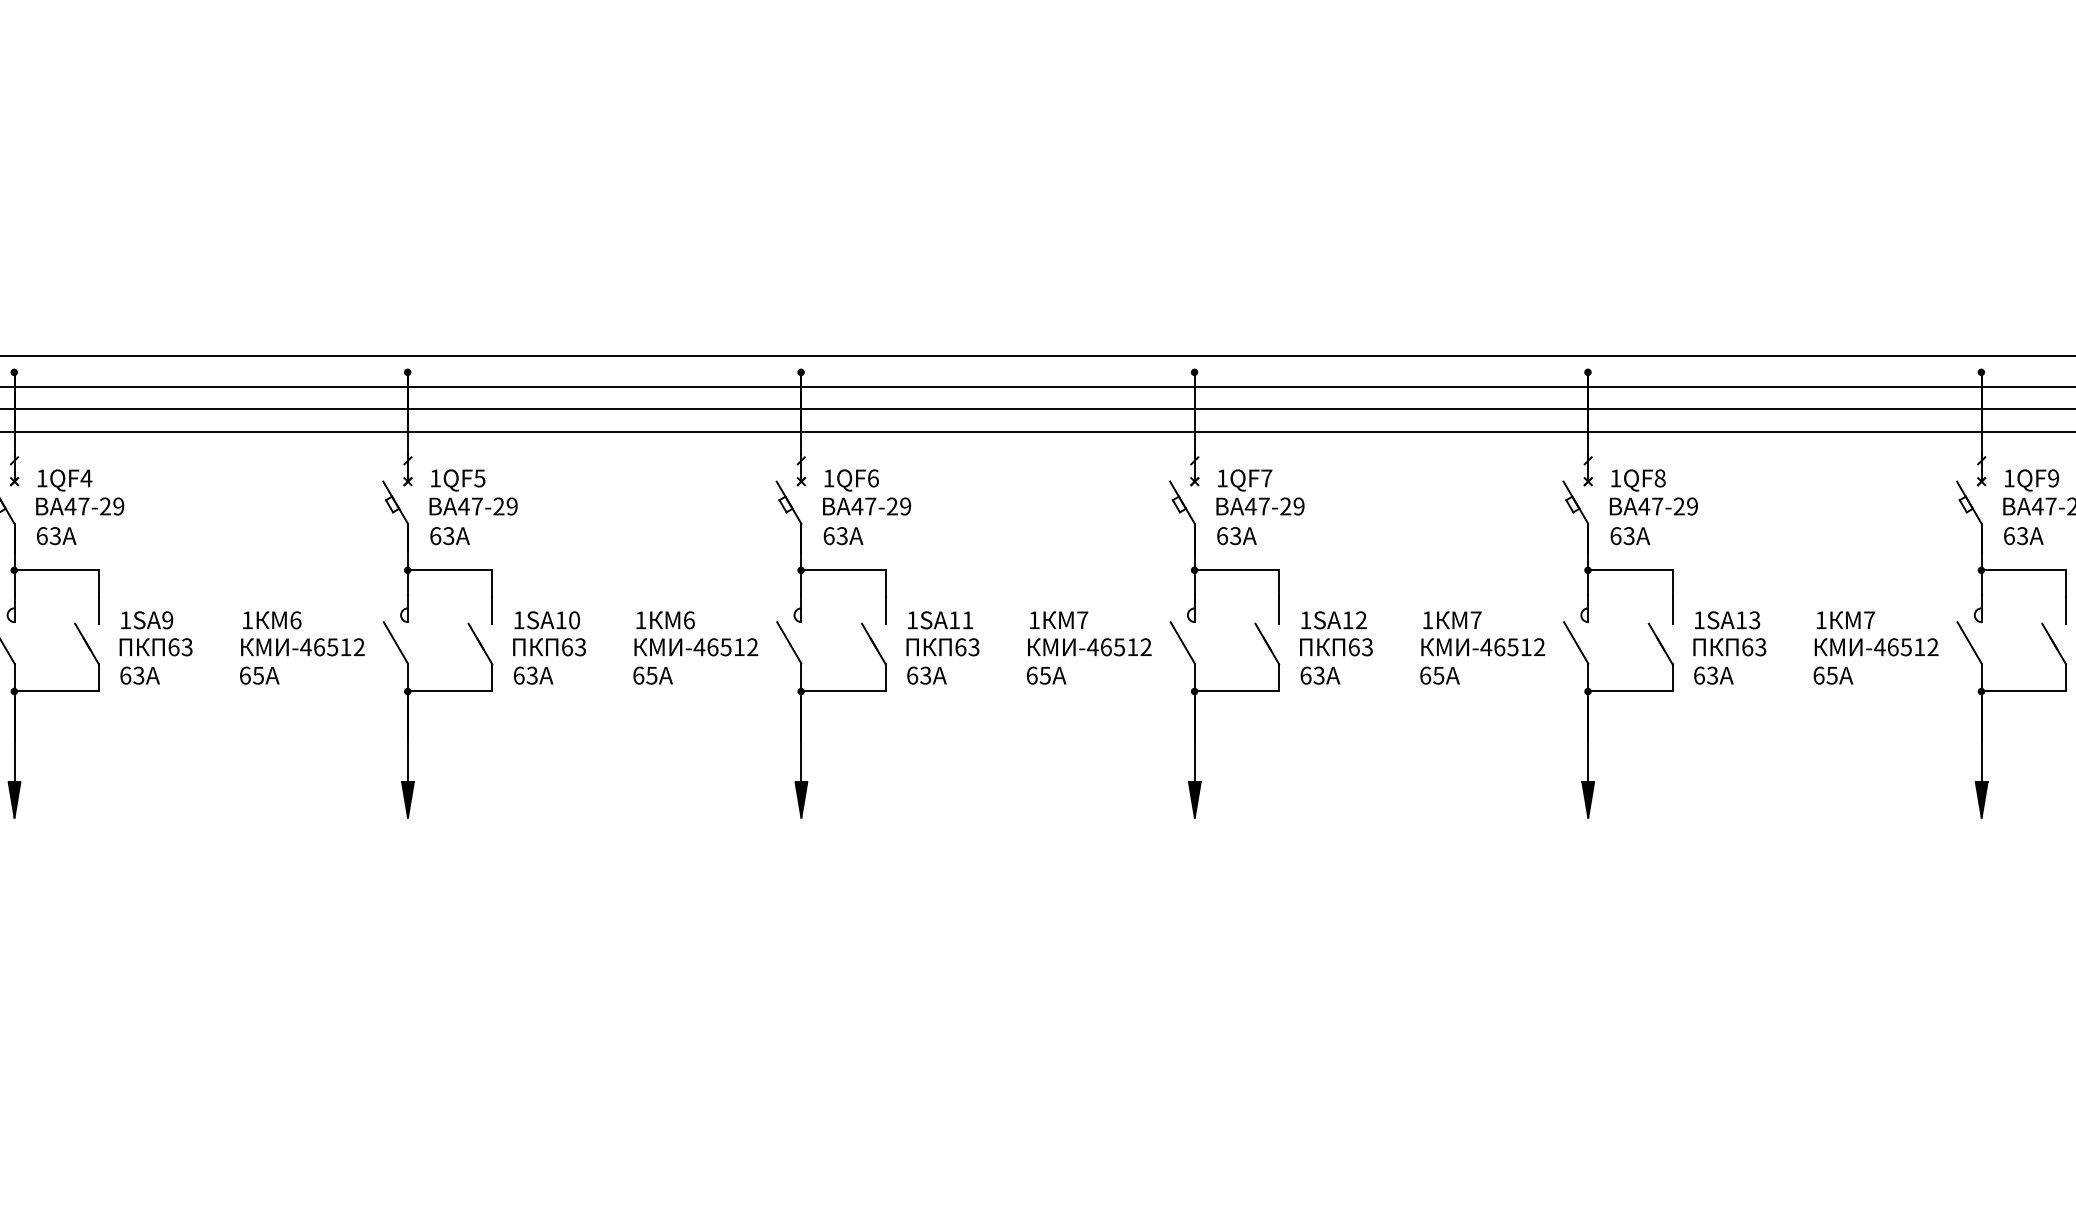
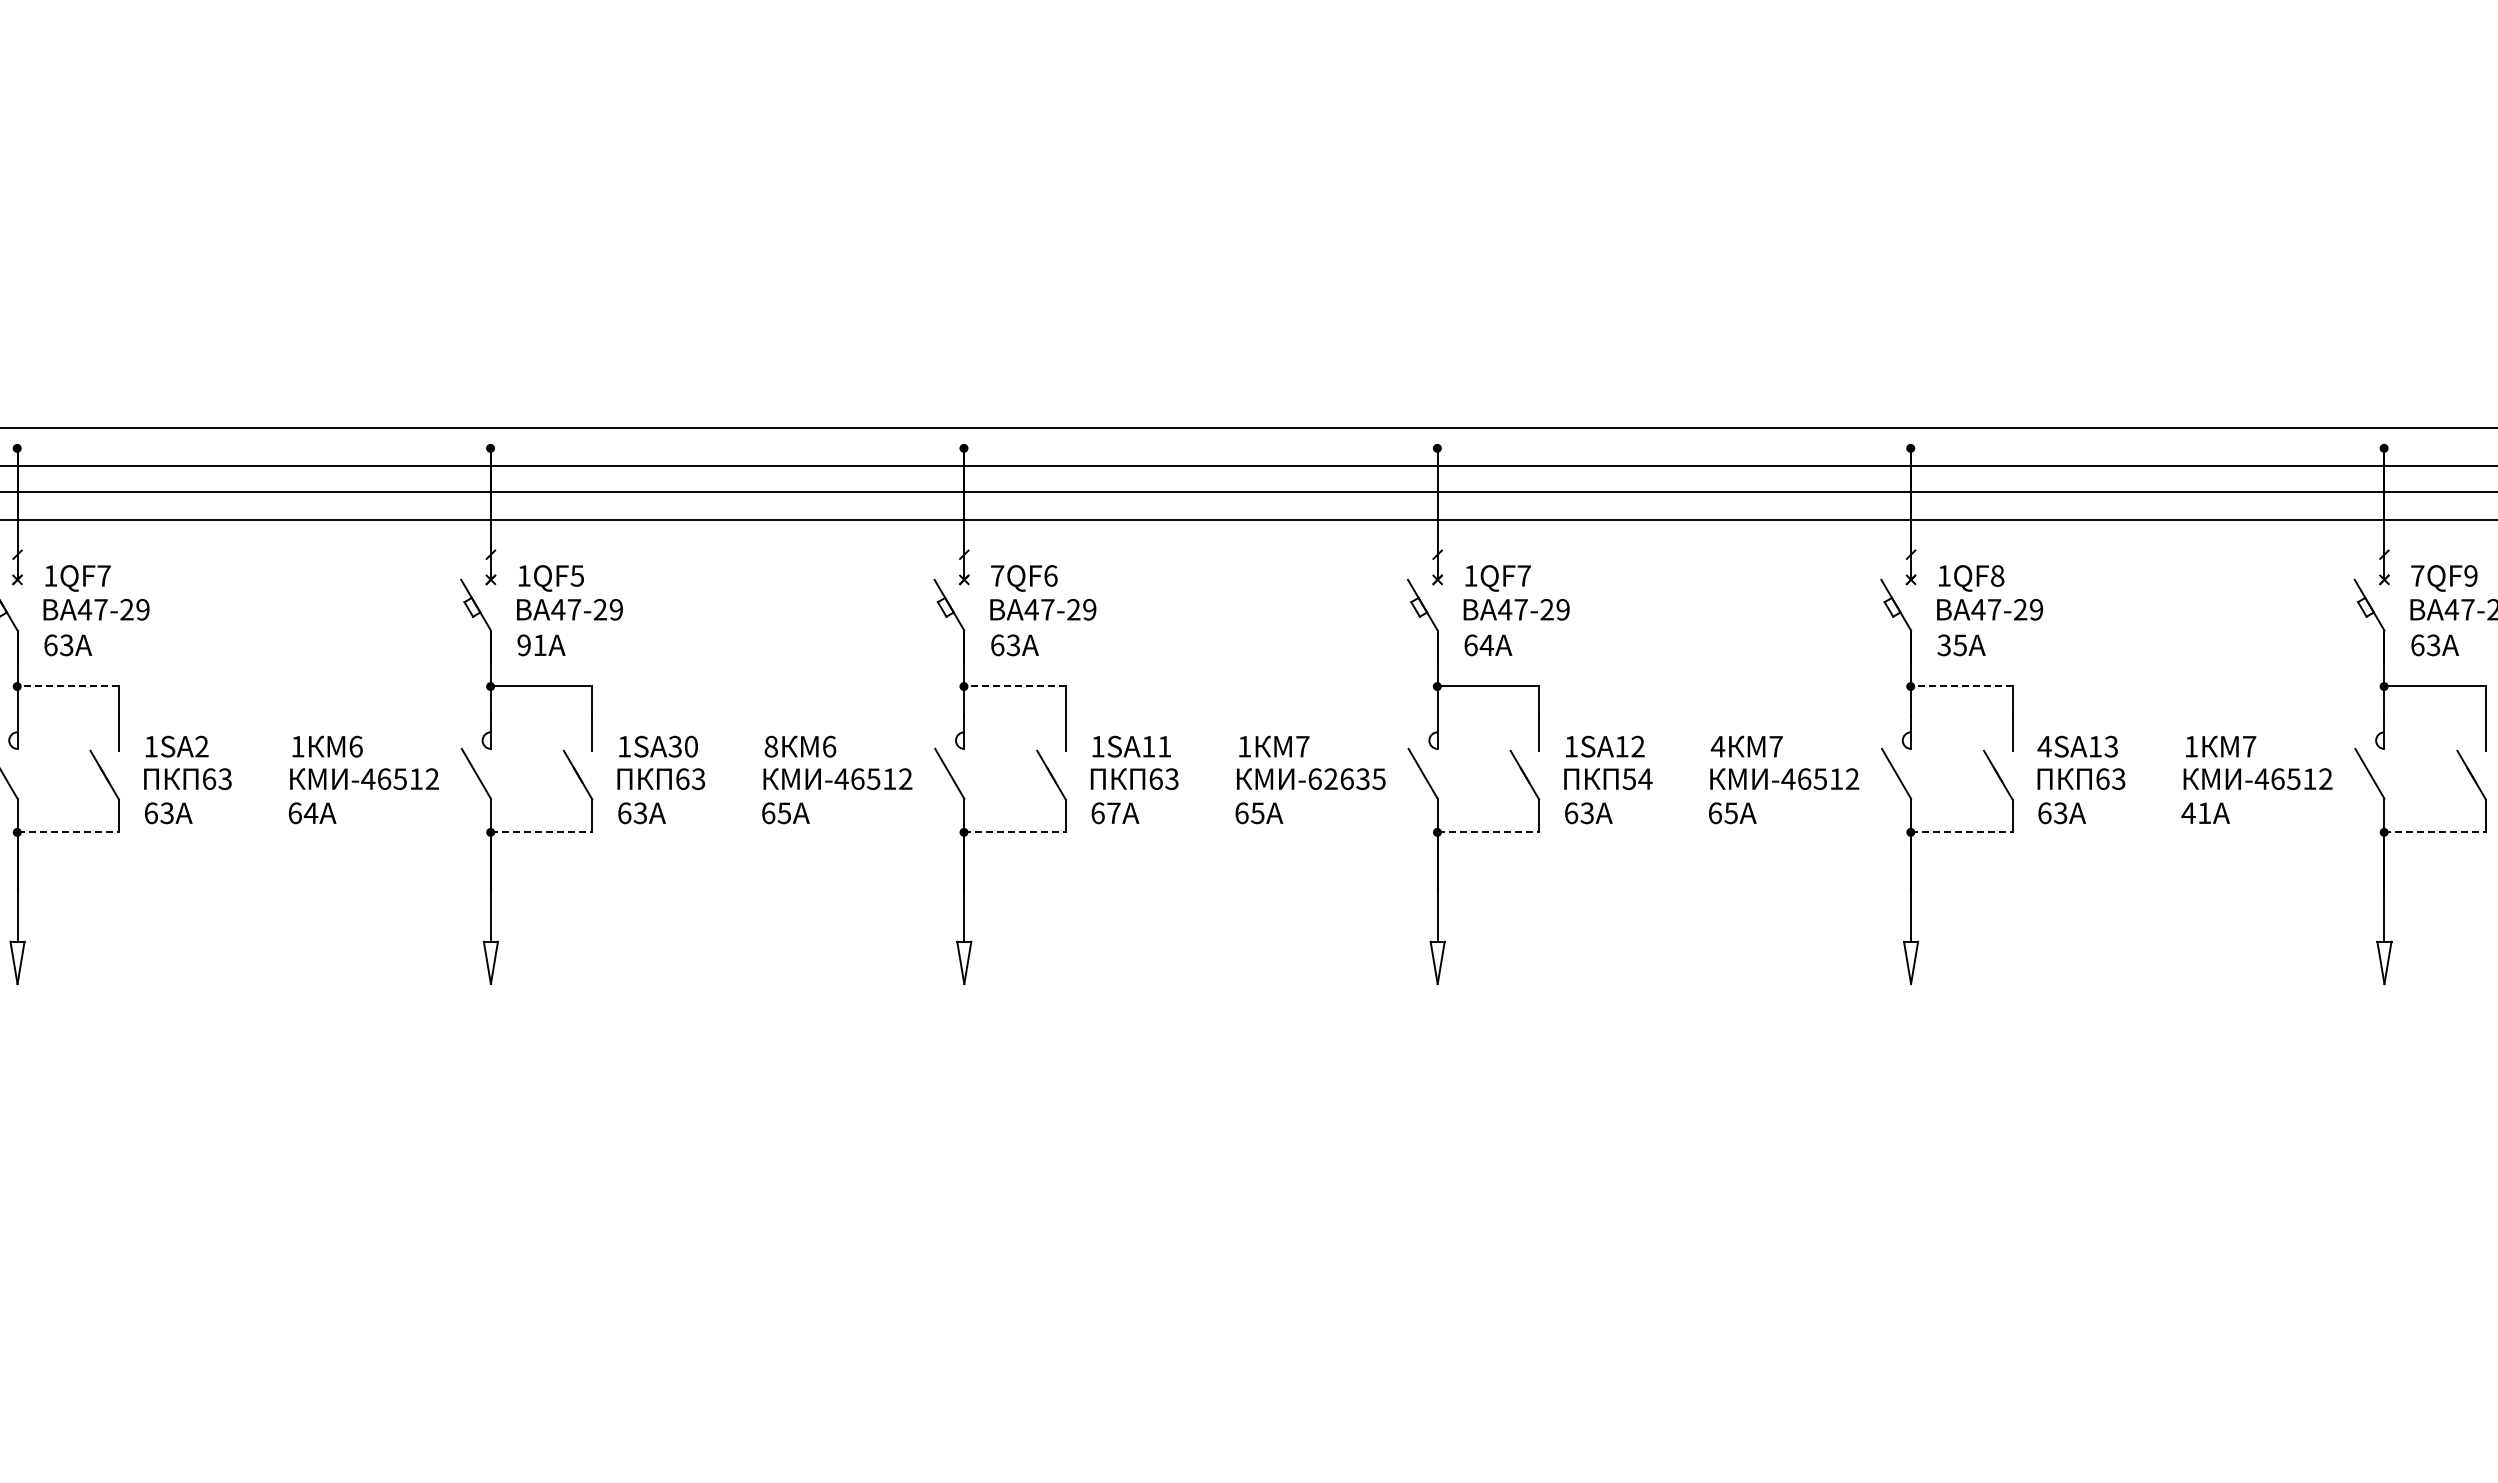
text: (85, 478) -> (103, 575), 1QF4 -> 1QF7
text: (828, 478) -> (997, 575), 1QF6 -> 7QF6
text: (2009, 478) -> (2417, 575), 1QF9 -> 7QF9
text: (441, 536) -> (531, 645), 63 -> 91
text: (1235, 536) -> (1486, 645), 63 -> 64
text: (1621, 536) -> (1951, 645), 63 -> 35
line: (56, 569) -> (68, 685), solid -> dashed
line: (843, 569) -> (1015, 685), solid -> dashed
line: (1630, 569) -> (1961, 685), solid -> dashed
text: (167, 620) -> (201, 746), 1SA9 -> 1SA2
text: (560, 620) -> (674, 746), 1SA10 -> 1SA30
text: (640, 620) -> (770, 746), 1 -> 8
text: (1427, 620) -> (1717, 746), 1 -> 4
text: (1699, 620) -> (2044, 746), 1SA13 -> 4SA13
text: (1119, 647) -> (1346, 779), -46512 -> -62635
text: (1360, 647) -> (1637, 779), 63 -> 54
text: (258, 675) -> (310, 813), 65 -> 64
text: (925, 675) -> (1113, 813), 63A -> 67A
text: (1825, 675) -> (2196, 813), 65 -> 41
line: (56, 690) -> (68, 831), solid -> dashed
line: (449, 690) -> (541, 831), solid -> dashed
line: (843, 690) -> (1015, 831), solid -> dashed
line: (1237, 690) -> (1488, 831), solid -> dashed
line: (1630, 690) -> (1961, 831), solid -> dashed
line: (2024, 690) -> (2435, 831), solid -> dashed
fill: (14, 799) -> (17, 962), removed
fill: (407, 799) -> (490, 962), removed
fill: (801, 799) -> (964, 962), removed
fill: (1194, 799) -> (1437, 962), removed
fill: (1588, 799) -> (1911, 962), removed
fill: (1981, 799) -> (2384, 962), removed

